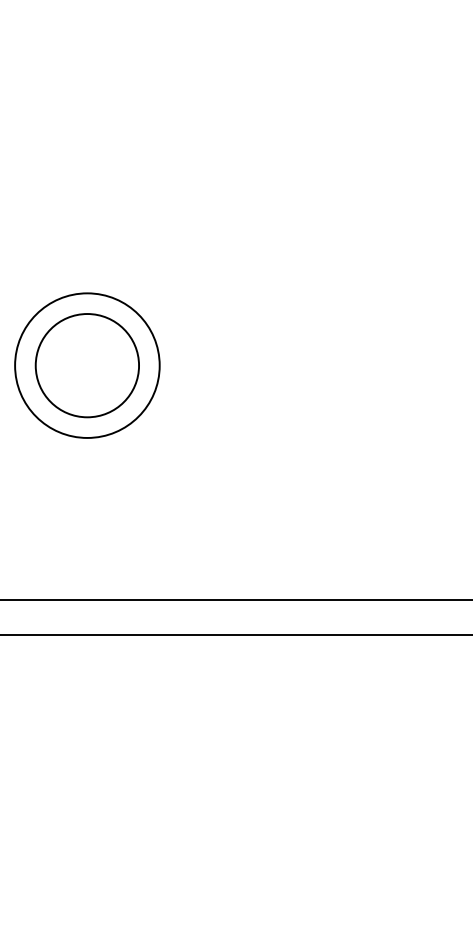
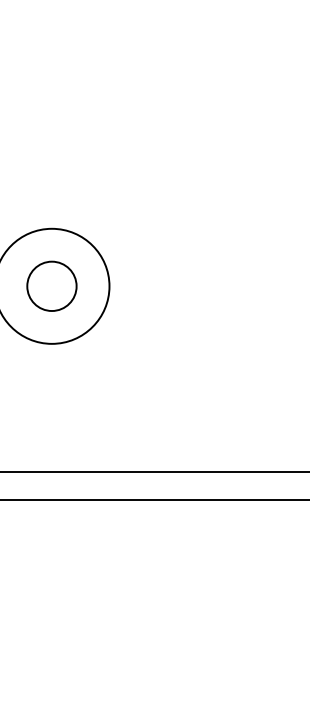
circle: (87, 365) -> (52, 286), size x0.6

